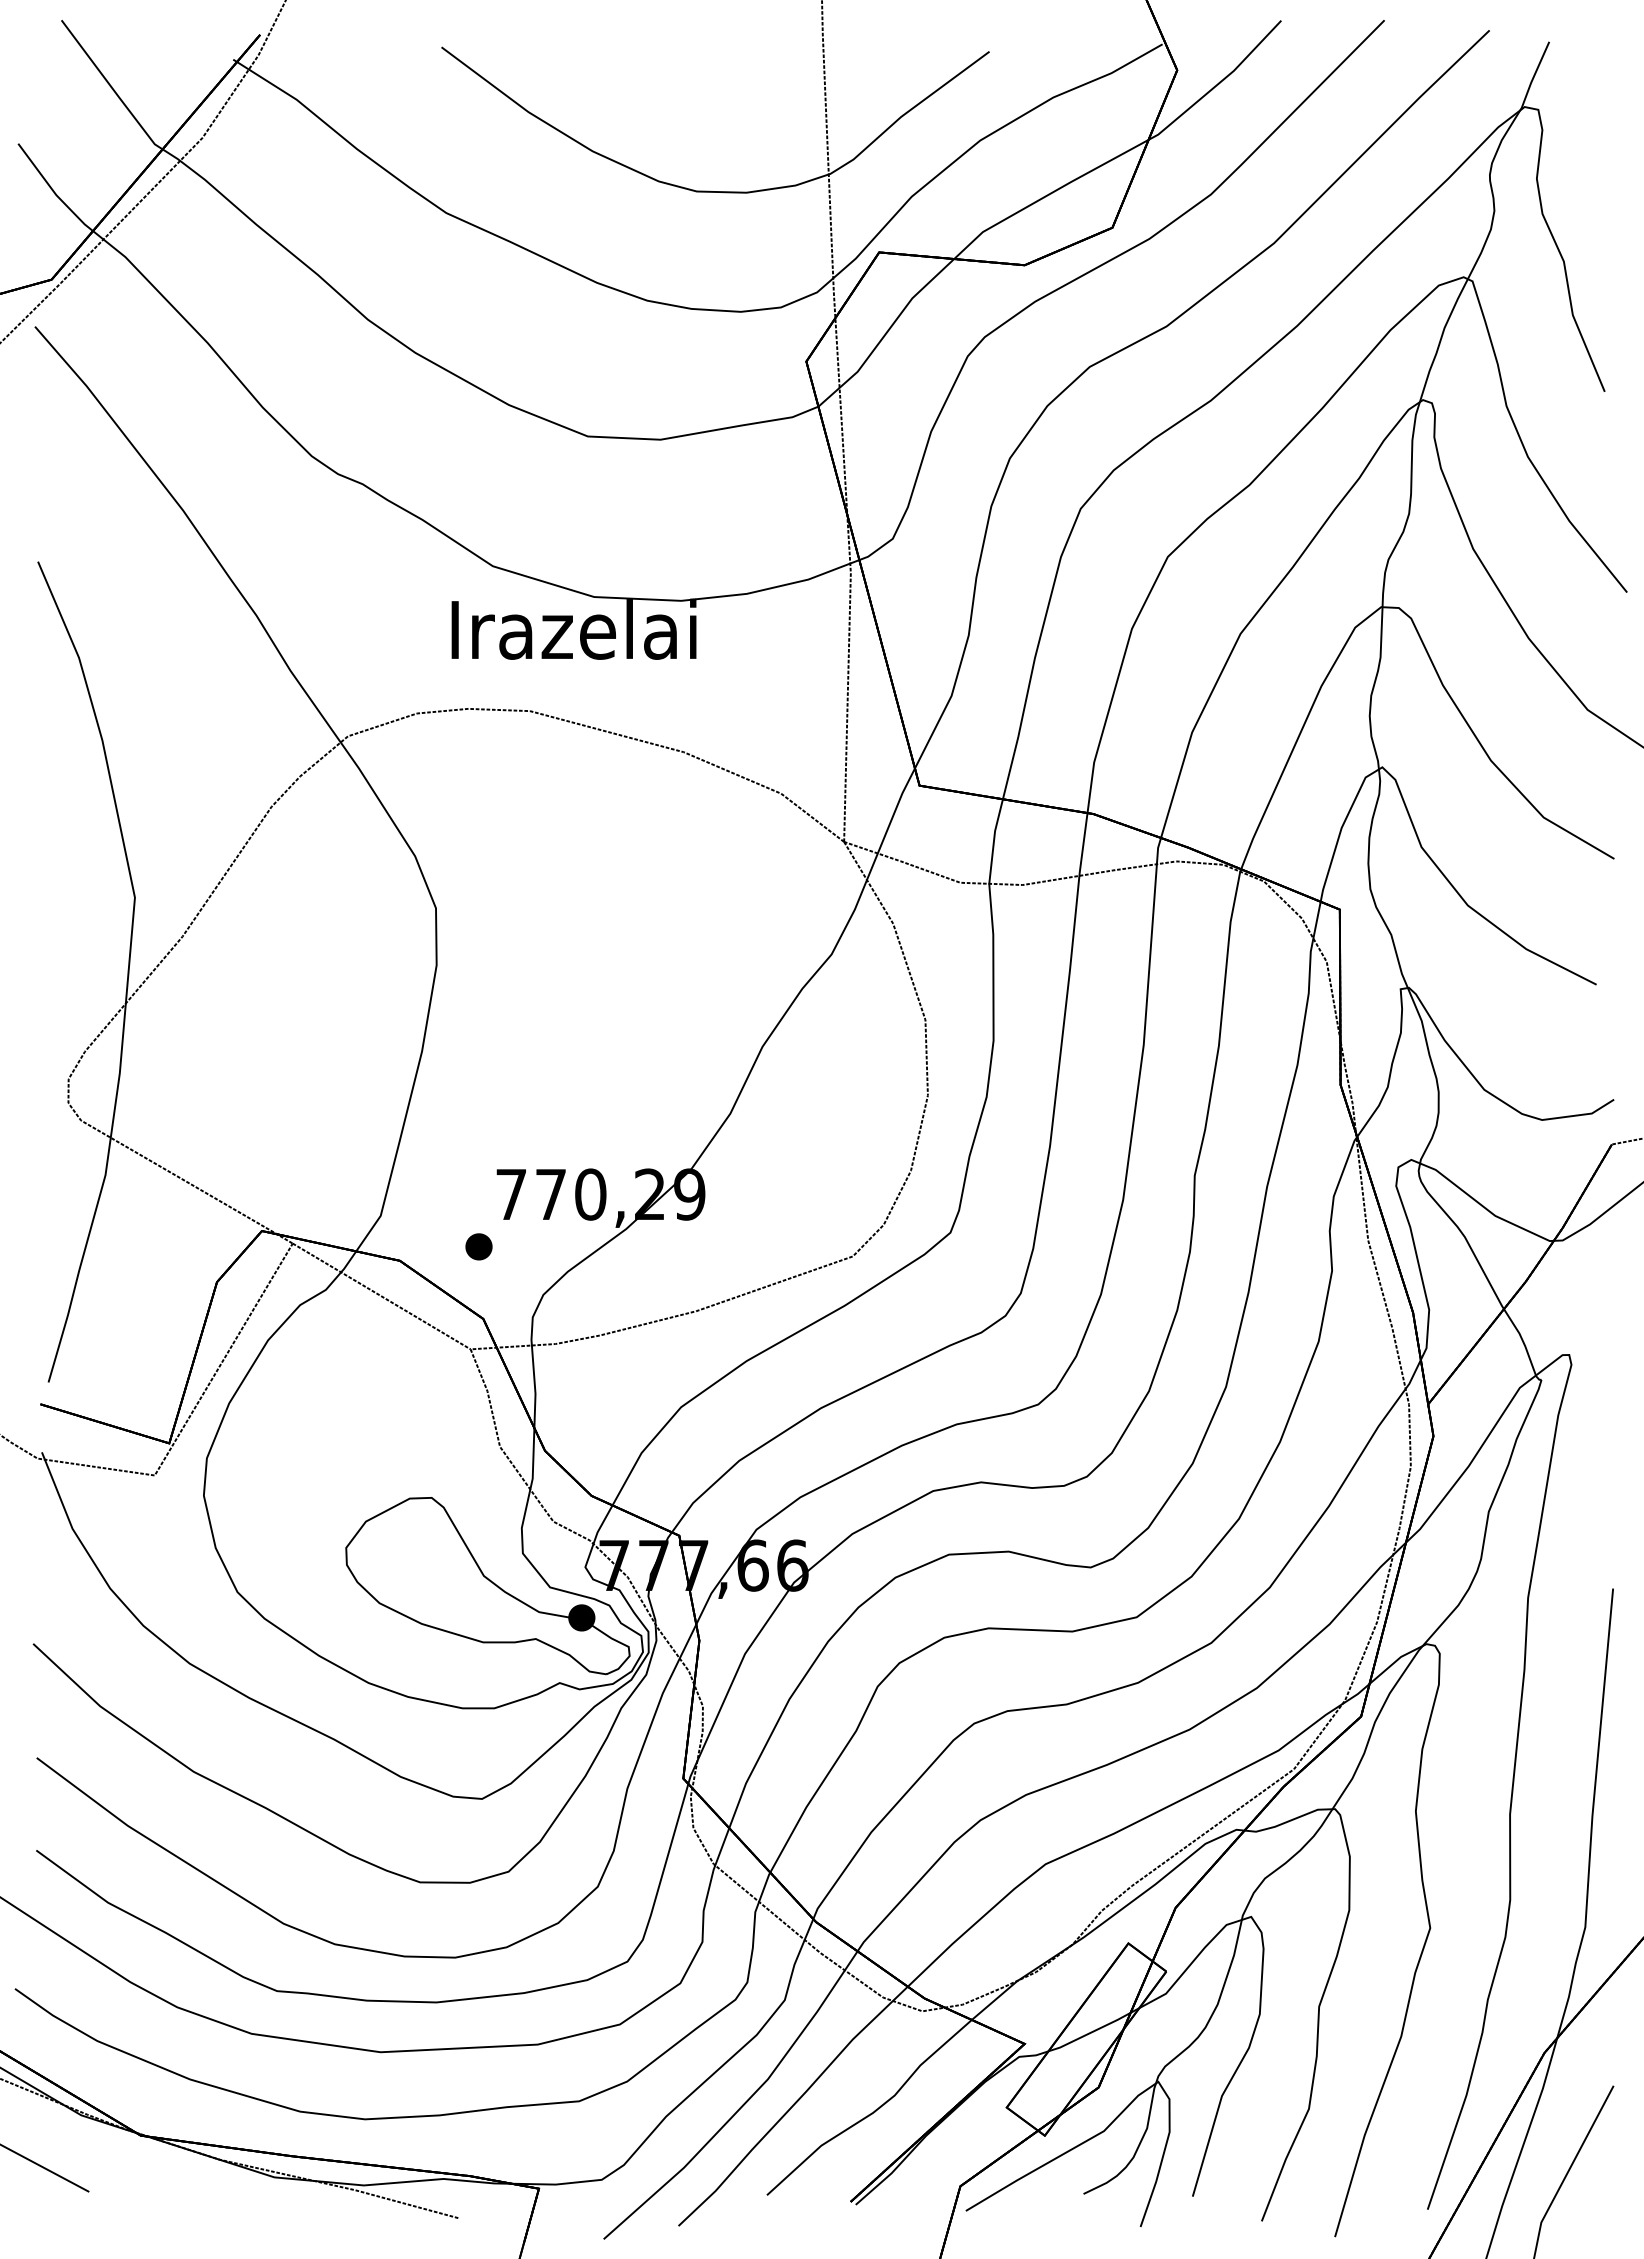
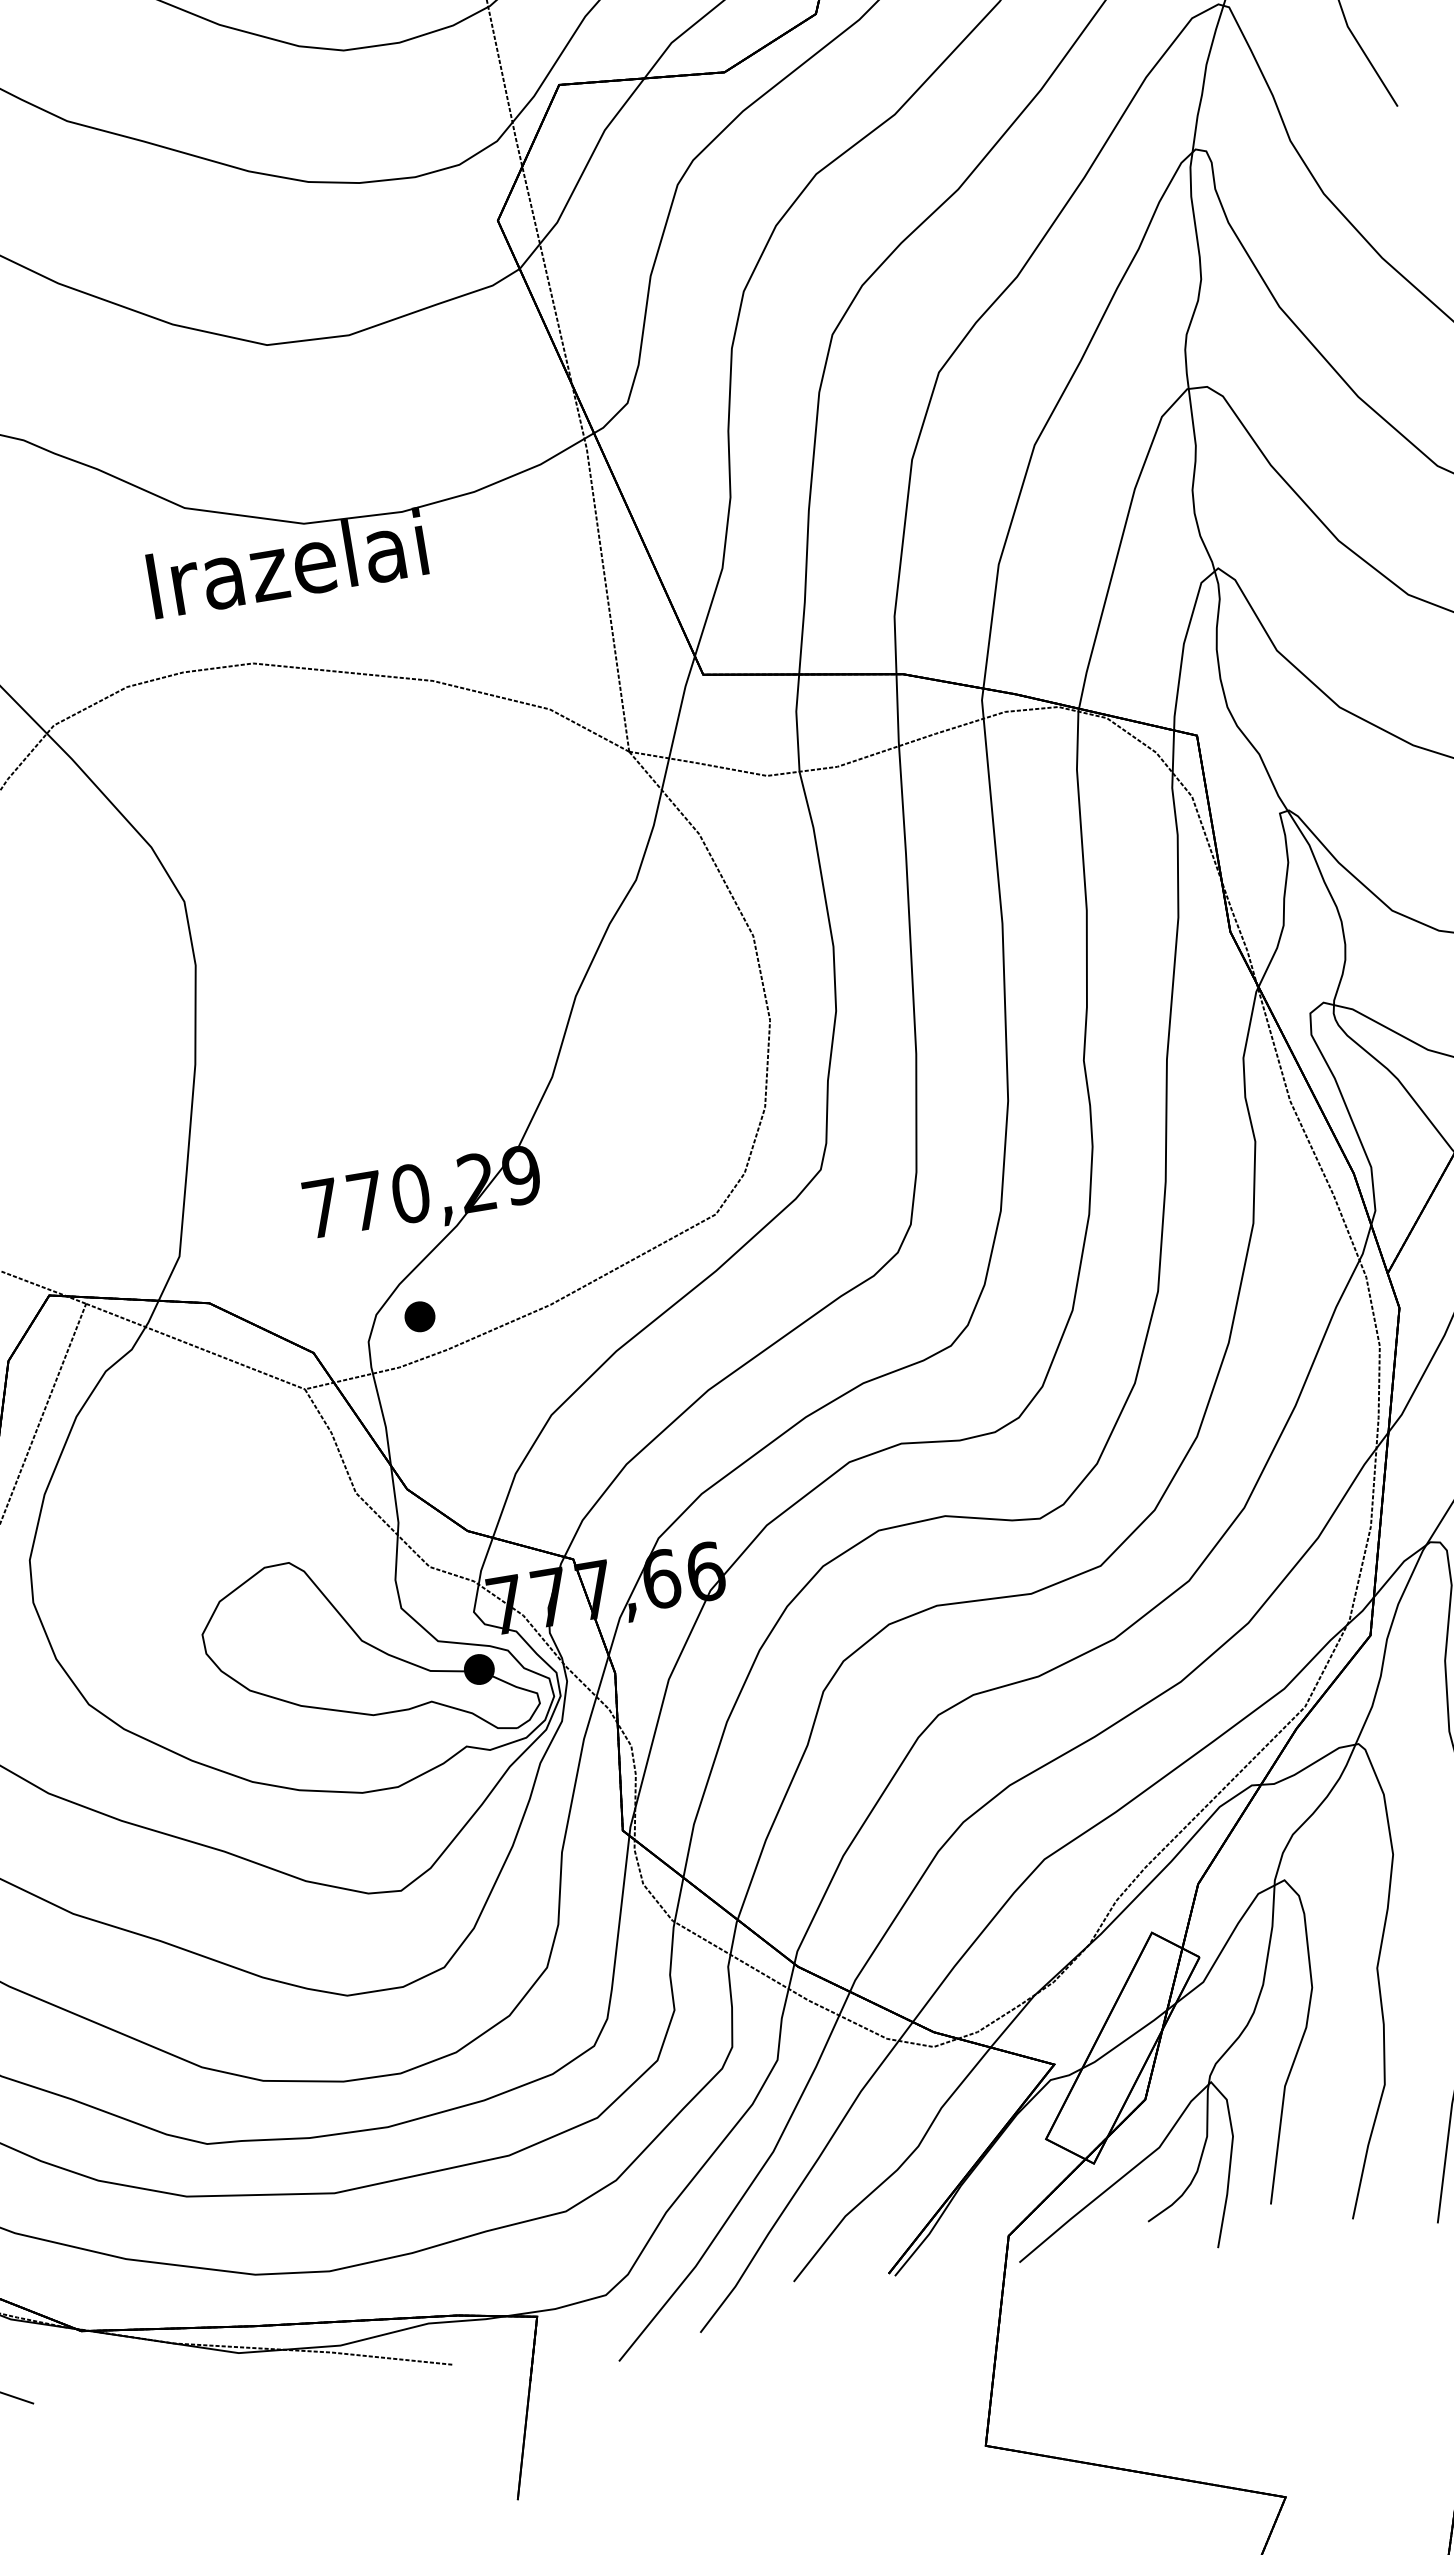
part: (478, 1246) -> (419, 1316), moved

